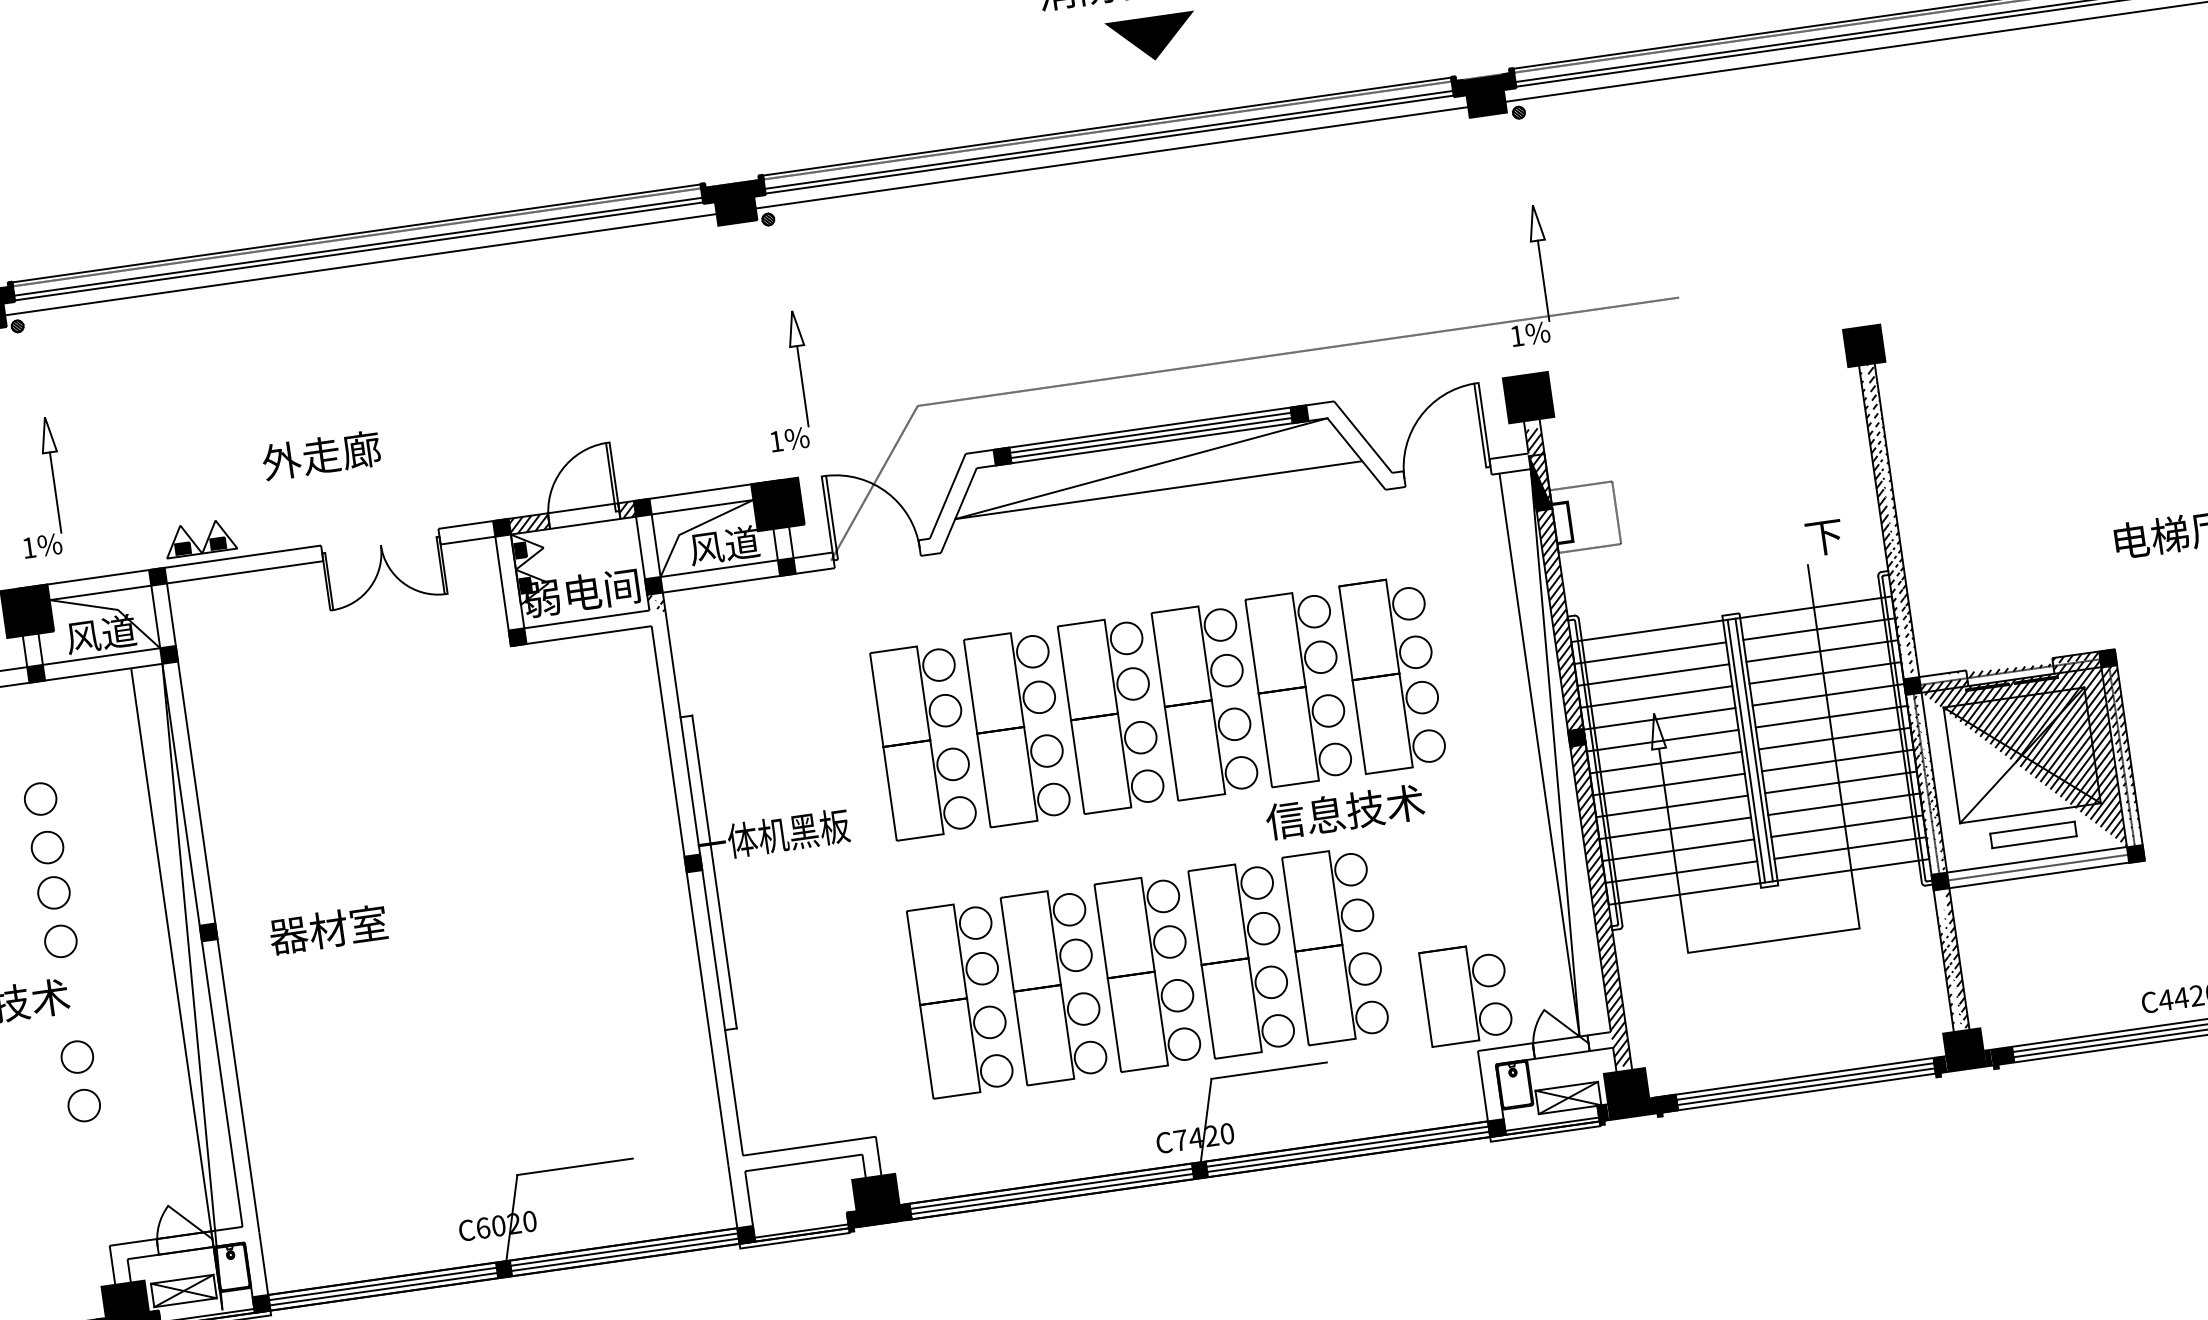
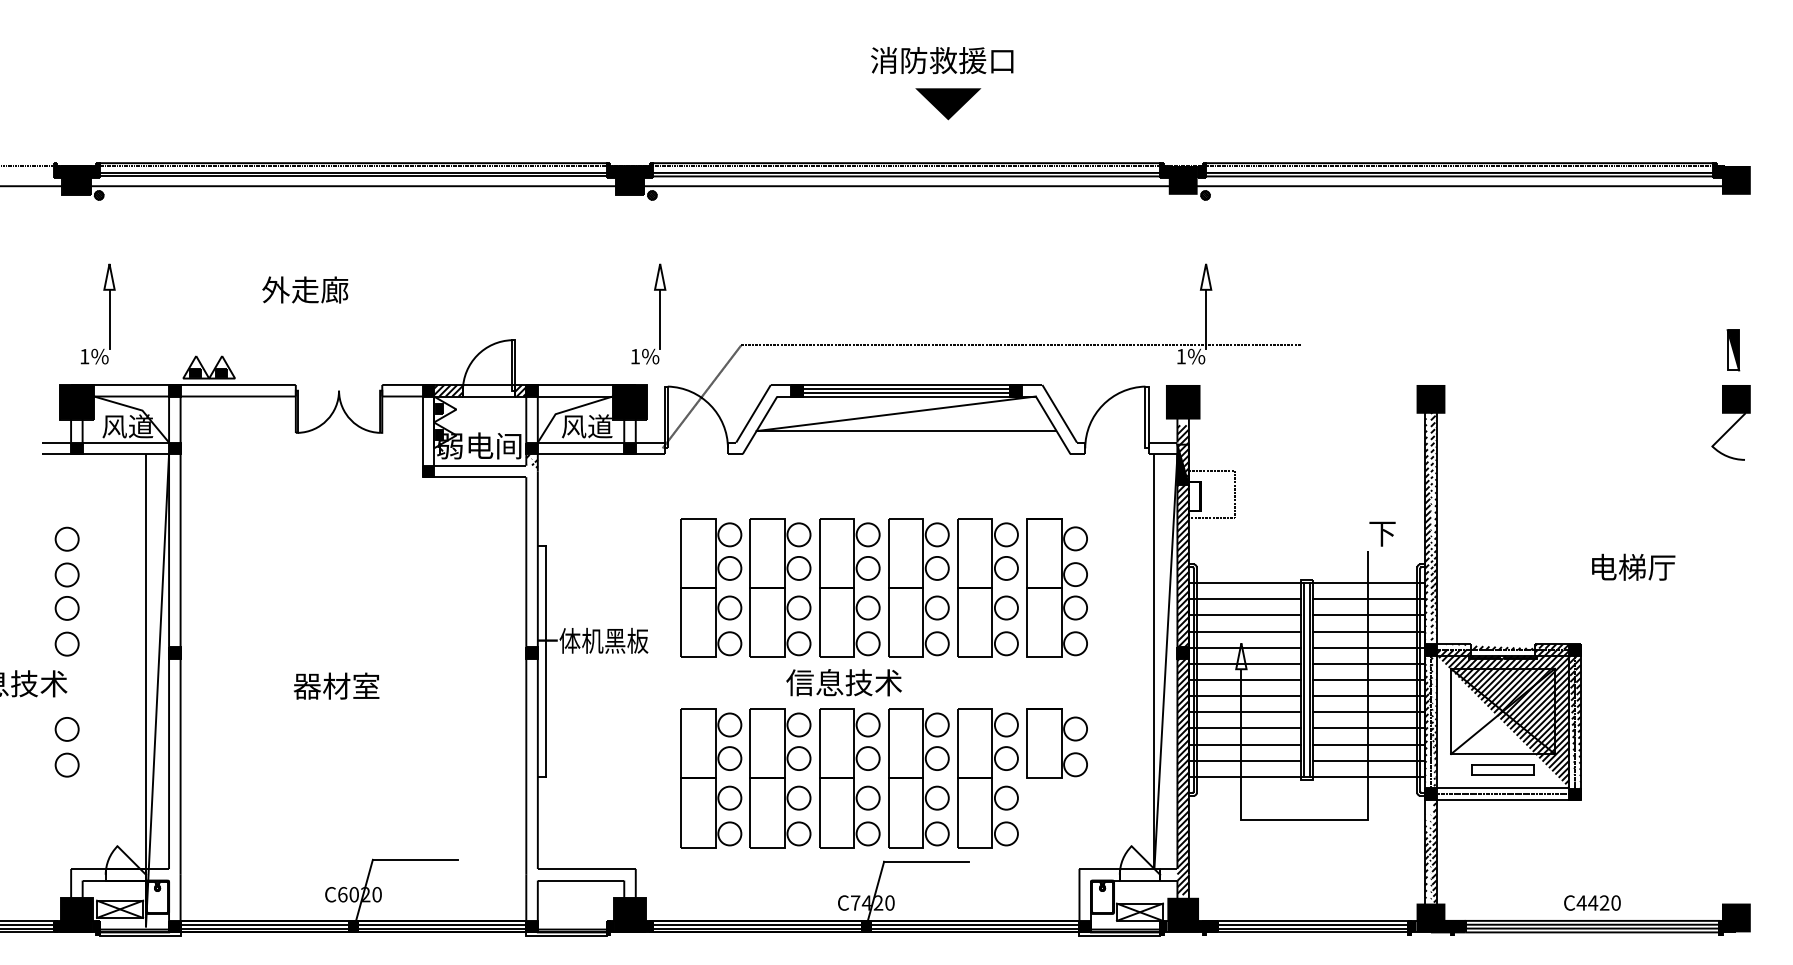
text: (321, 454) -> (305, 289), moved
text: (1344, 811) -> (843, 682), moved
text: (328, 928) -> (336, 685), moved
part: (1465, 993) -> (1056, 743), moved

